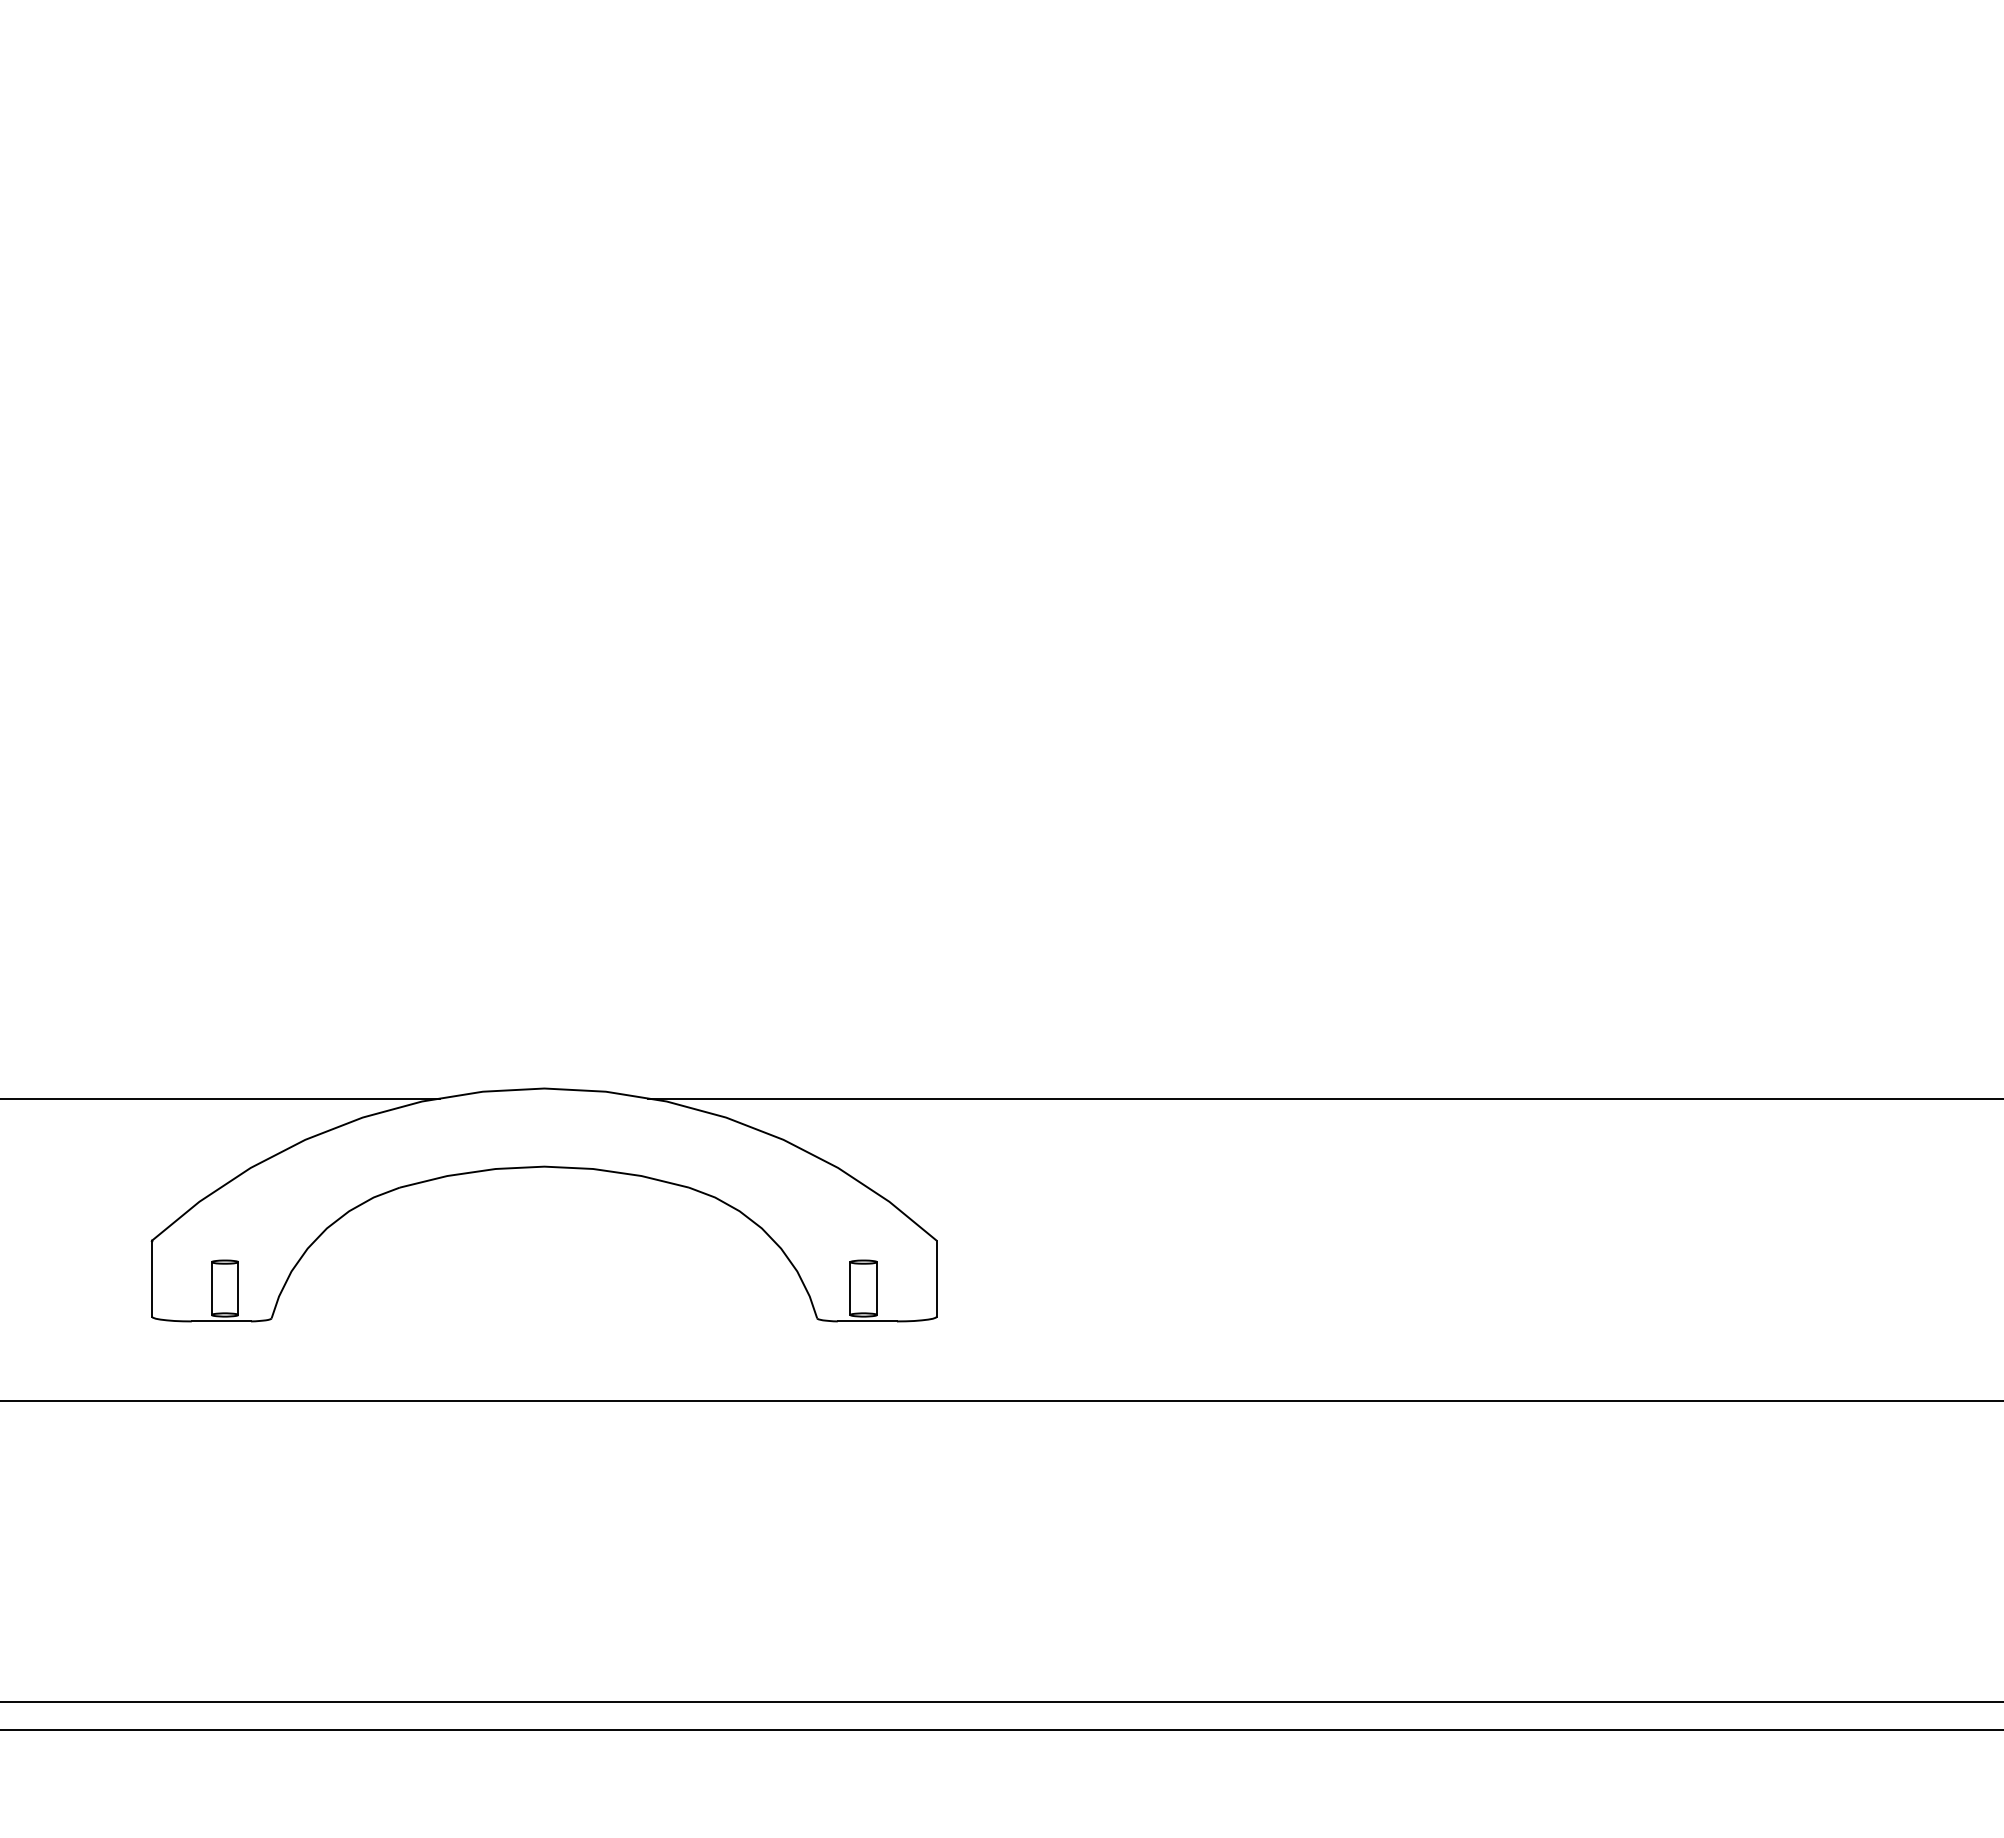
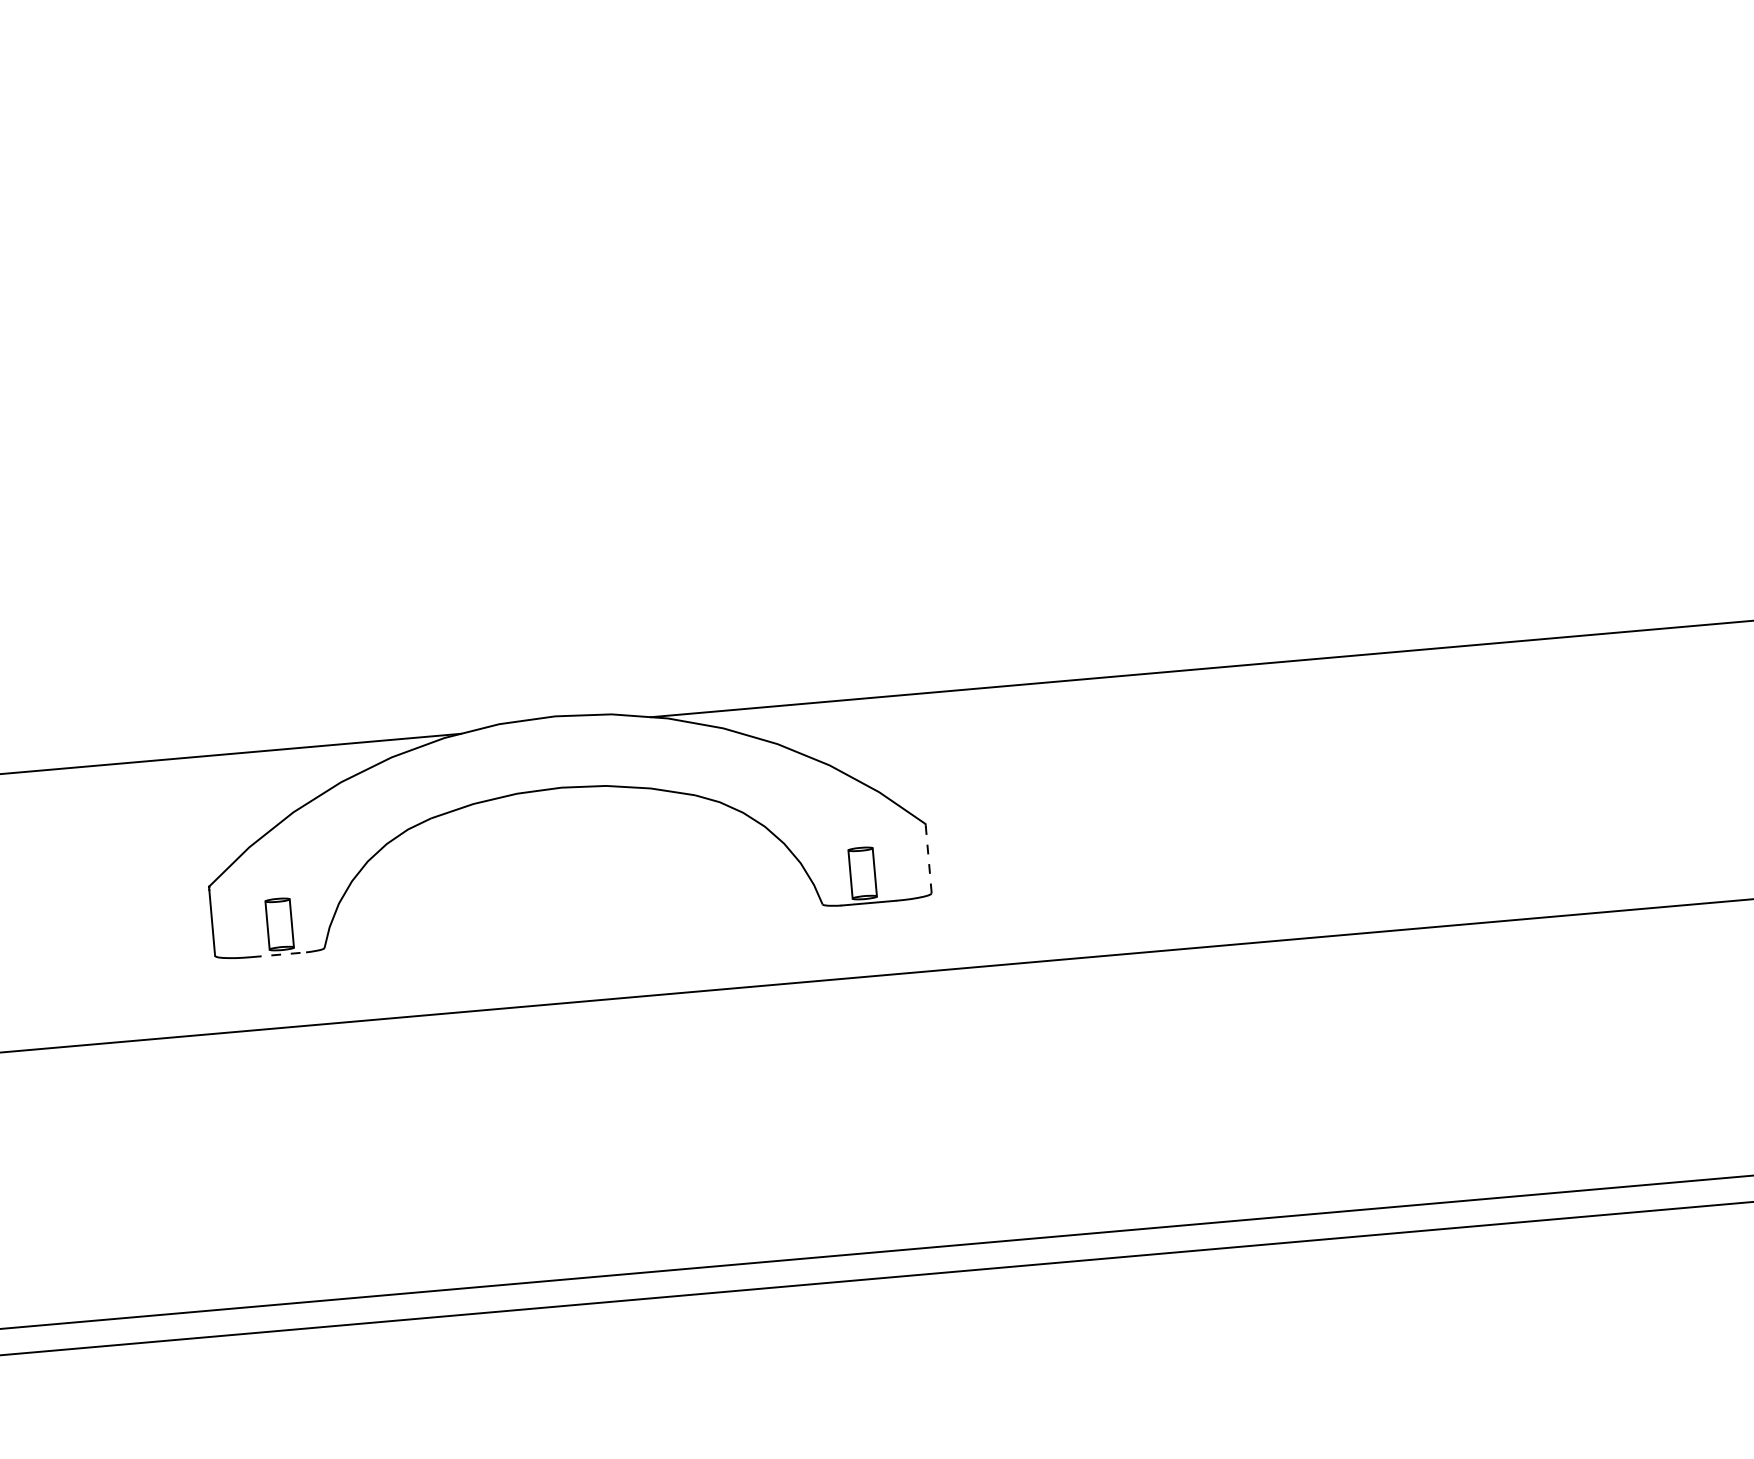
line: (936, 1278) -> (928, 858), solid -> dashed
line: (221, 1321) -> (279, 954), solid -> dashed

